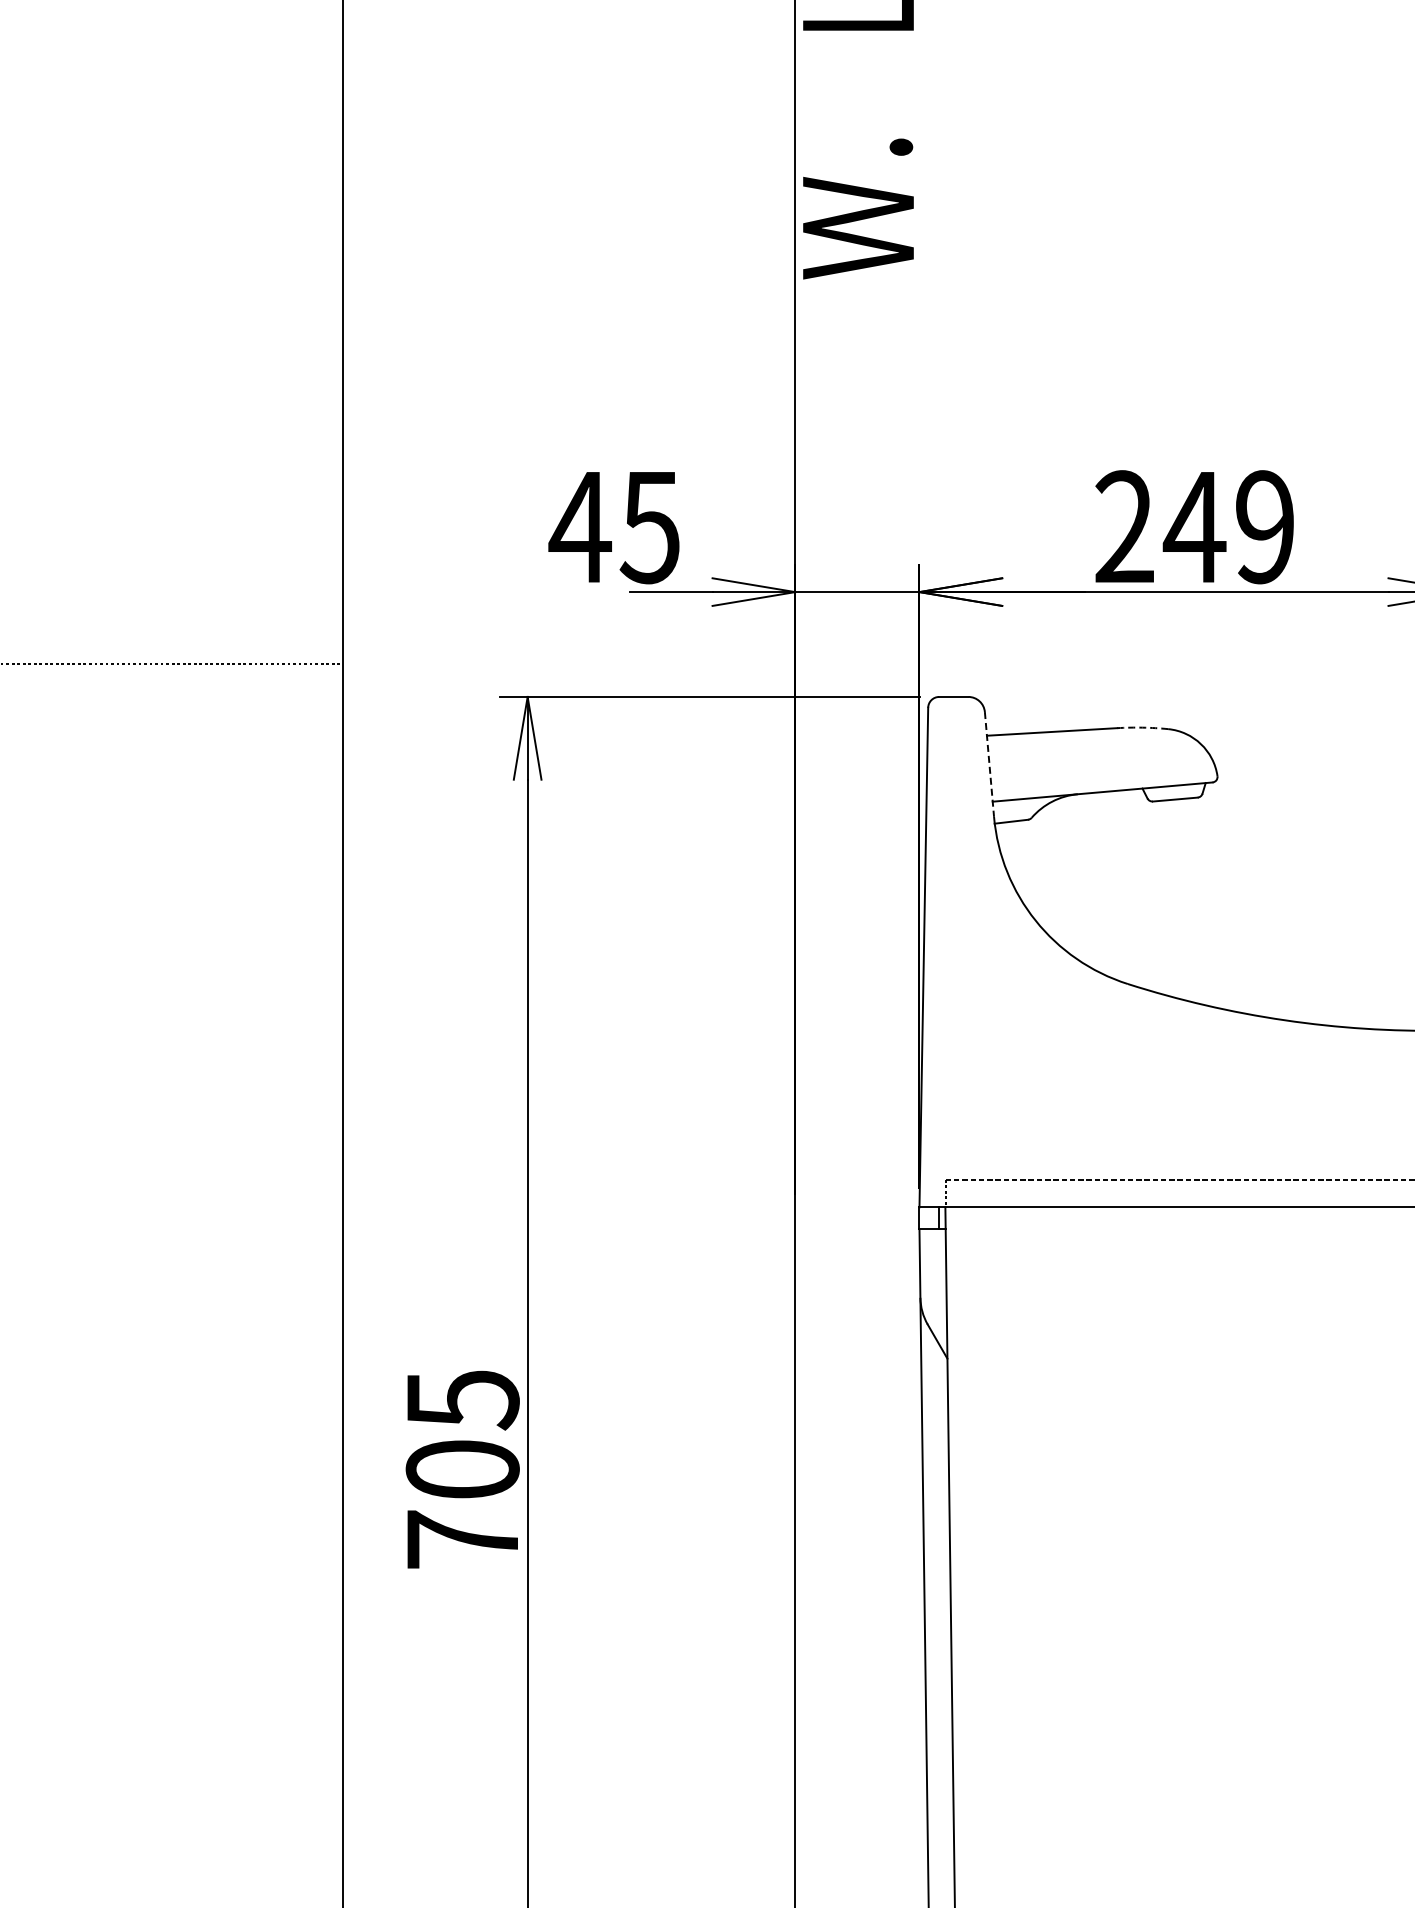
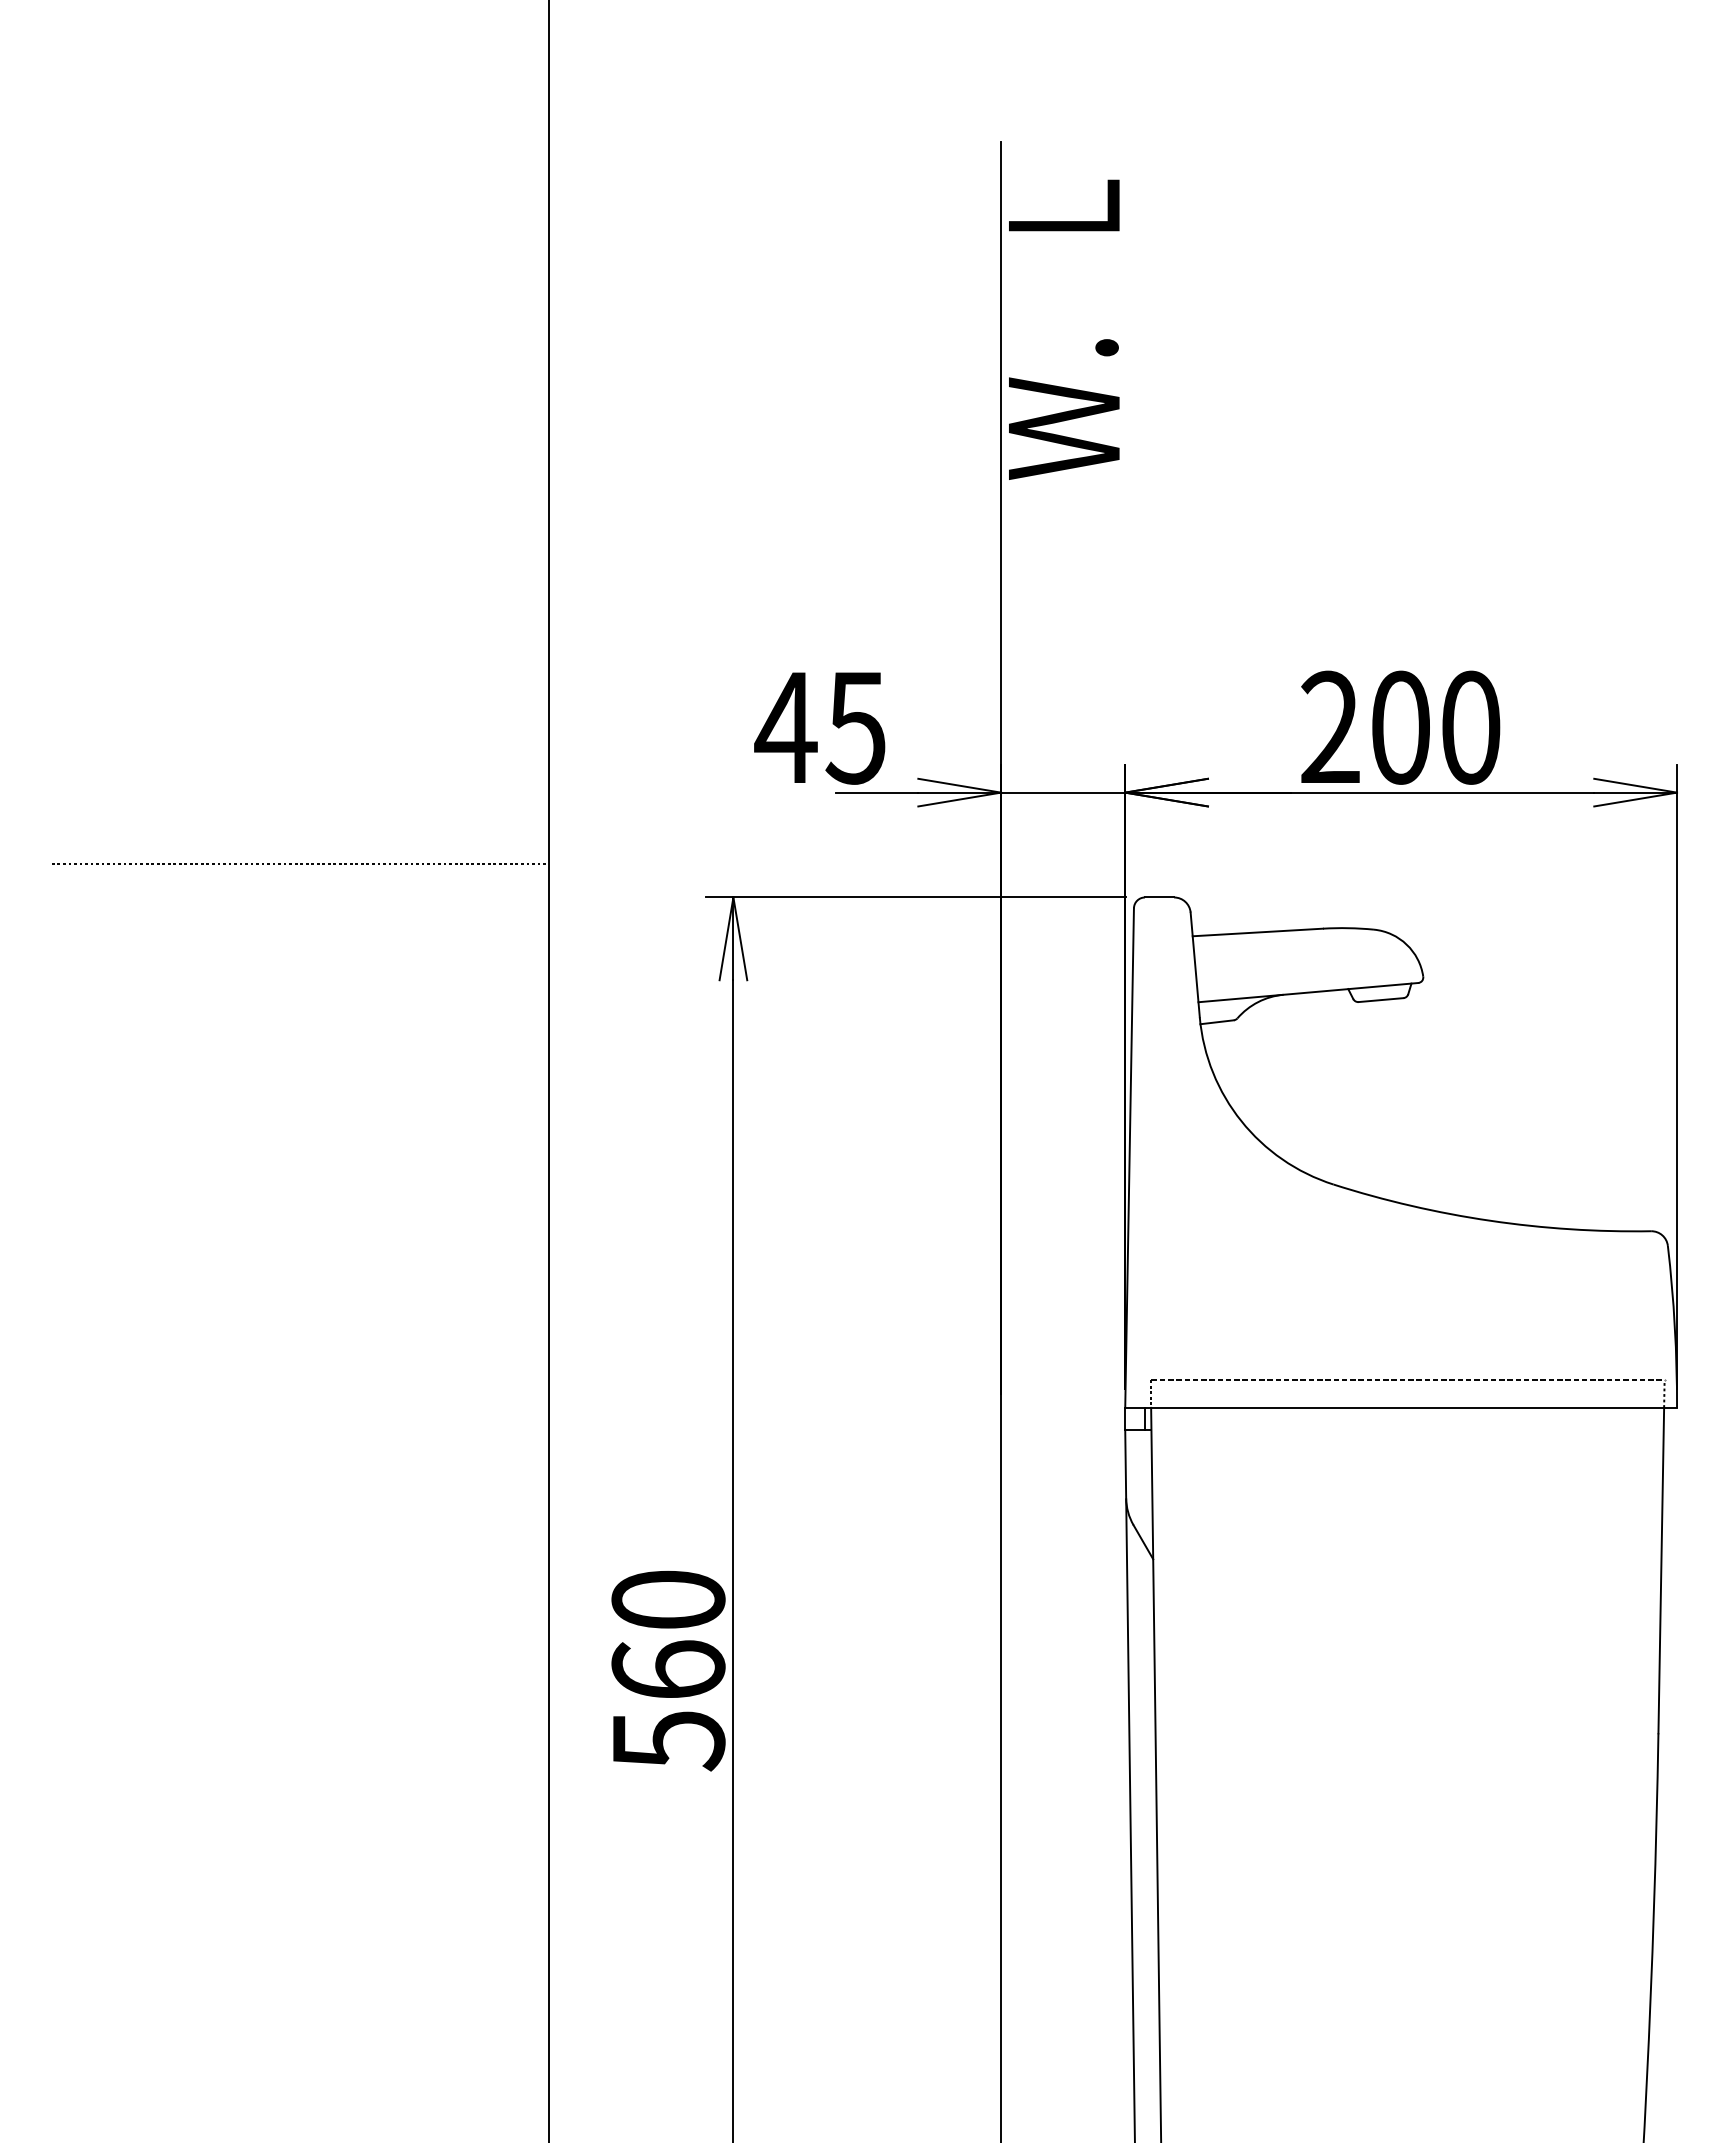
text: (1228, 526) -> (1434, 727), 249 -> 200
arc: (1142, 727) -> (1348, 928), dashed -> solid
line: (989, 763) -> (1195, 964), dashed -> solid
text: (462, 1469) -> (668, 1670), 705 -> 560

